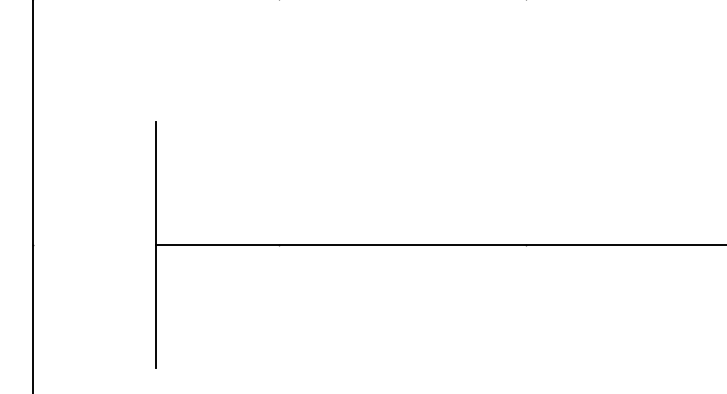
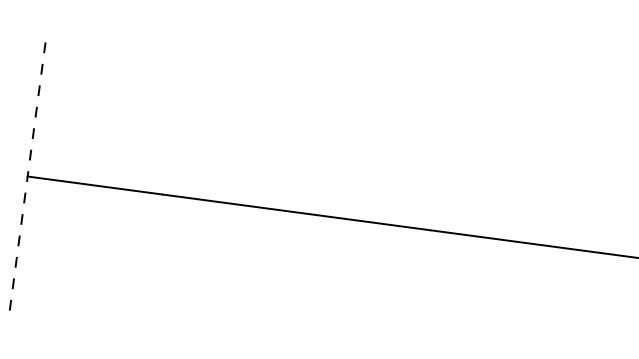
line: (156, 245) -> (27, 176), solid -> dashed

